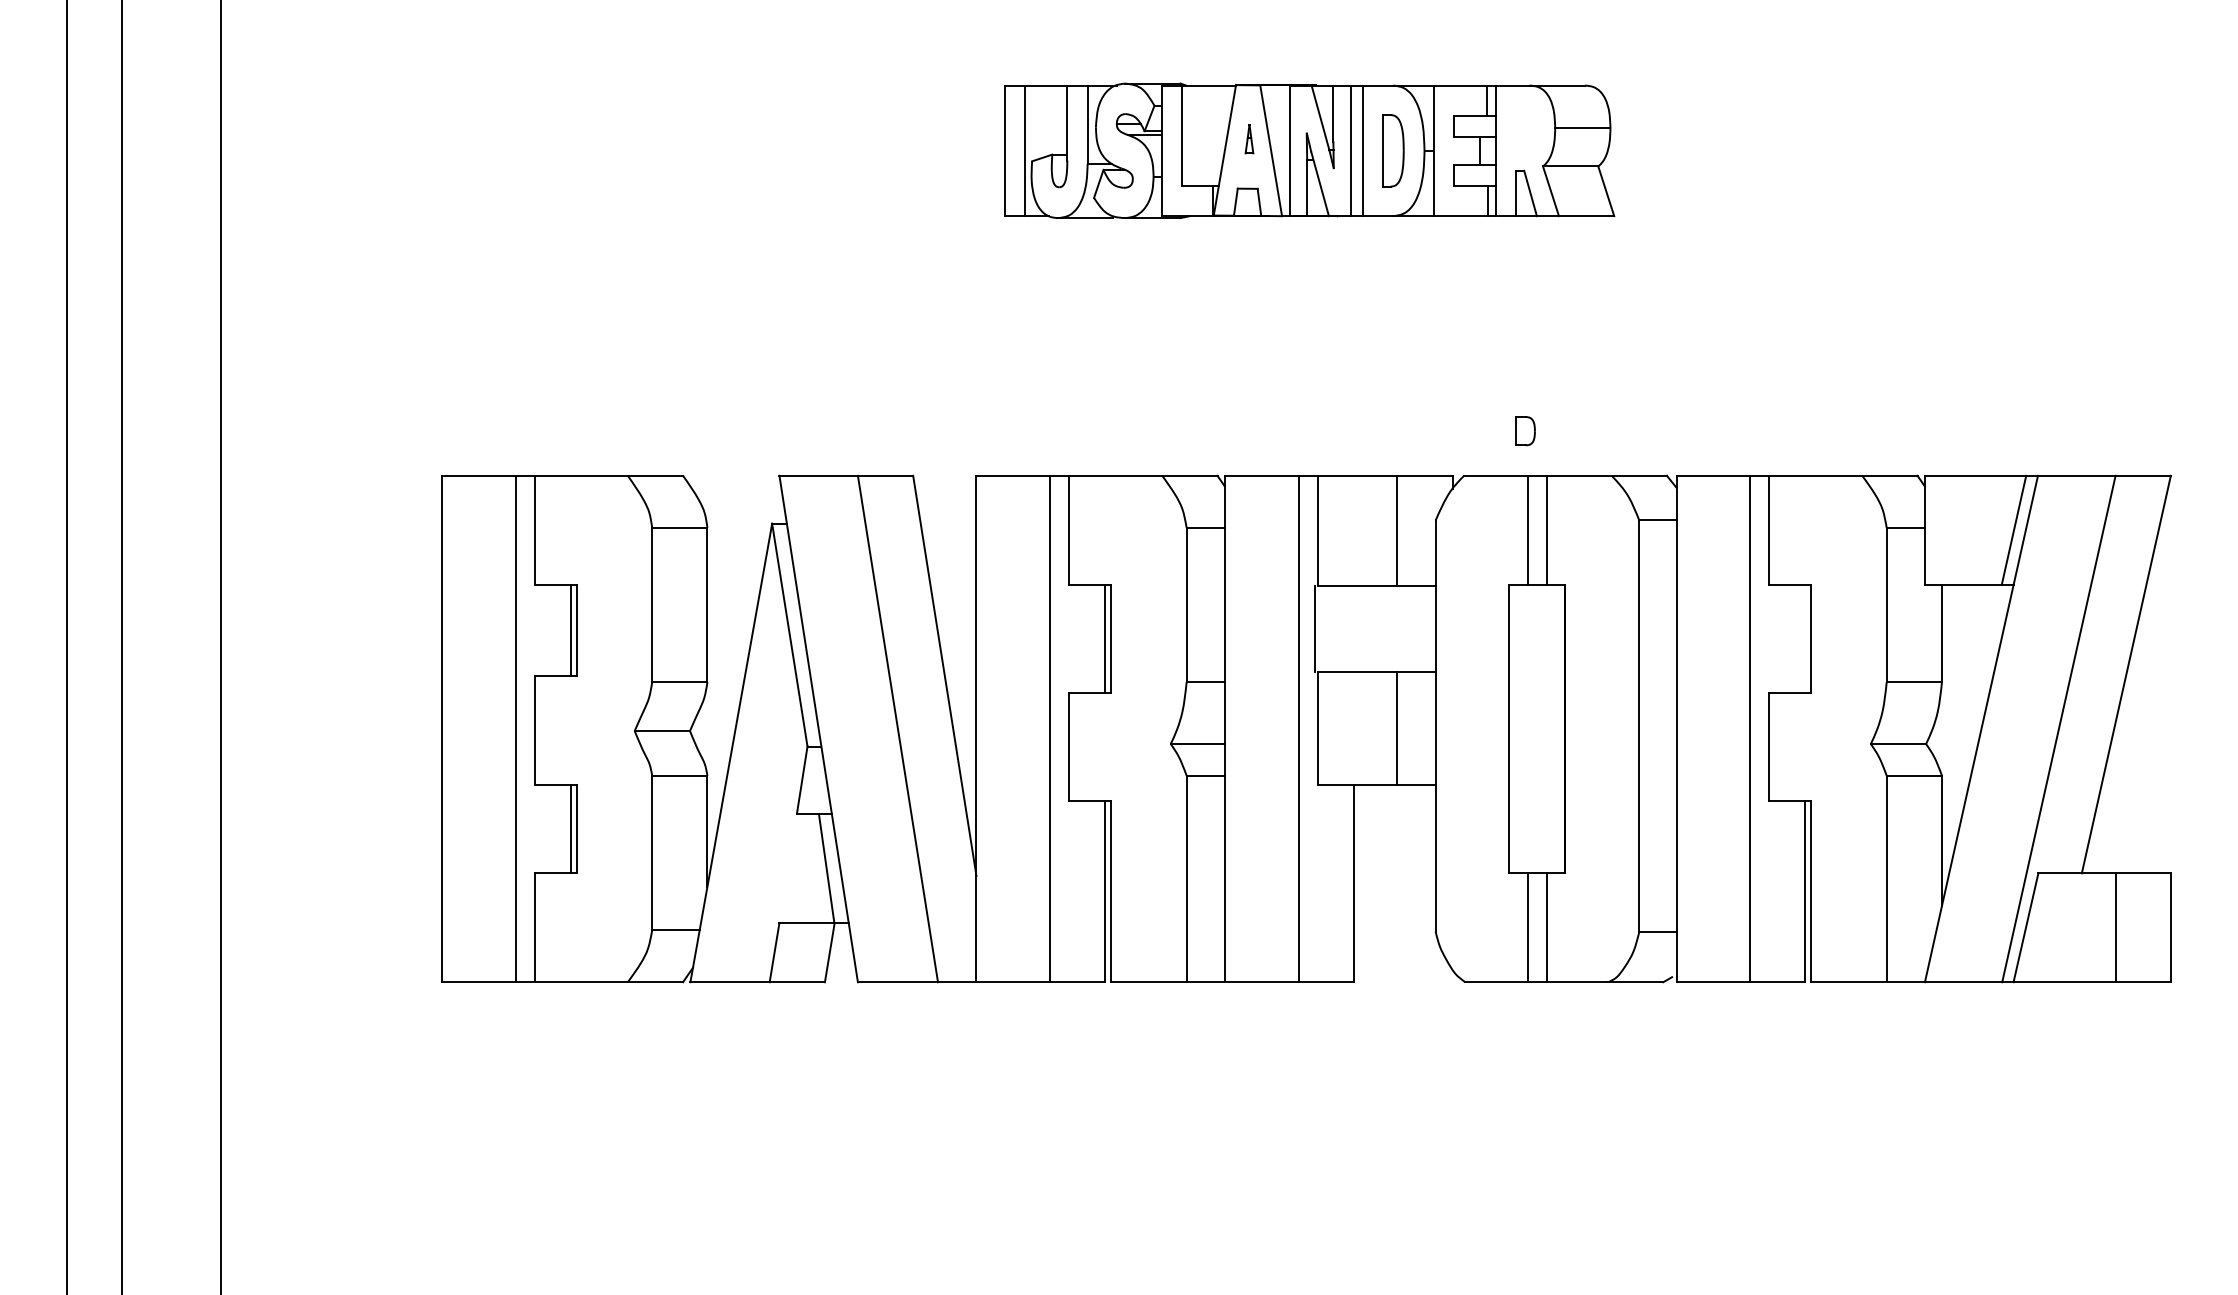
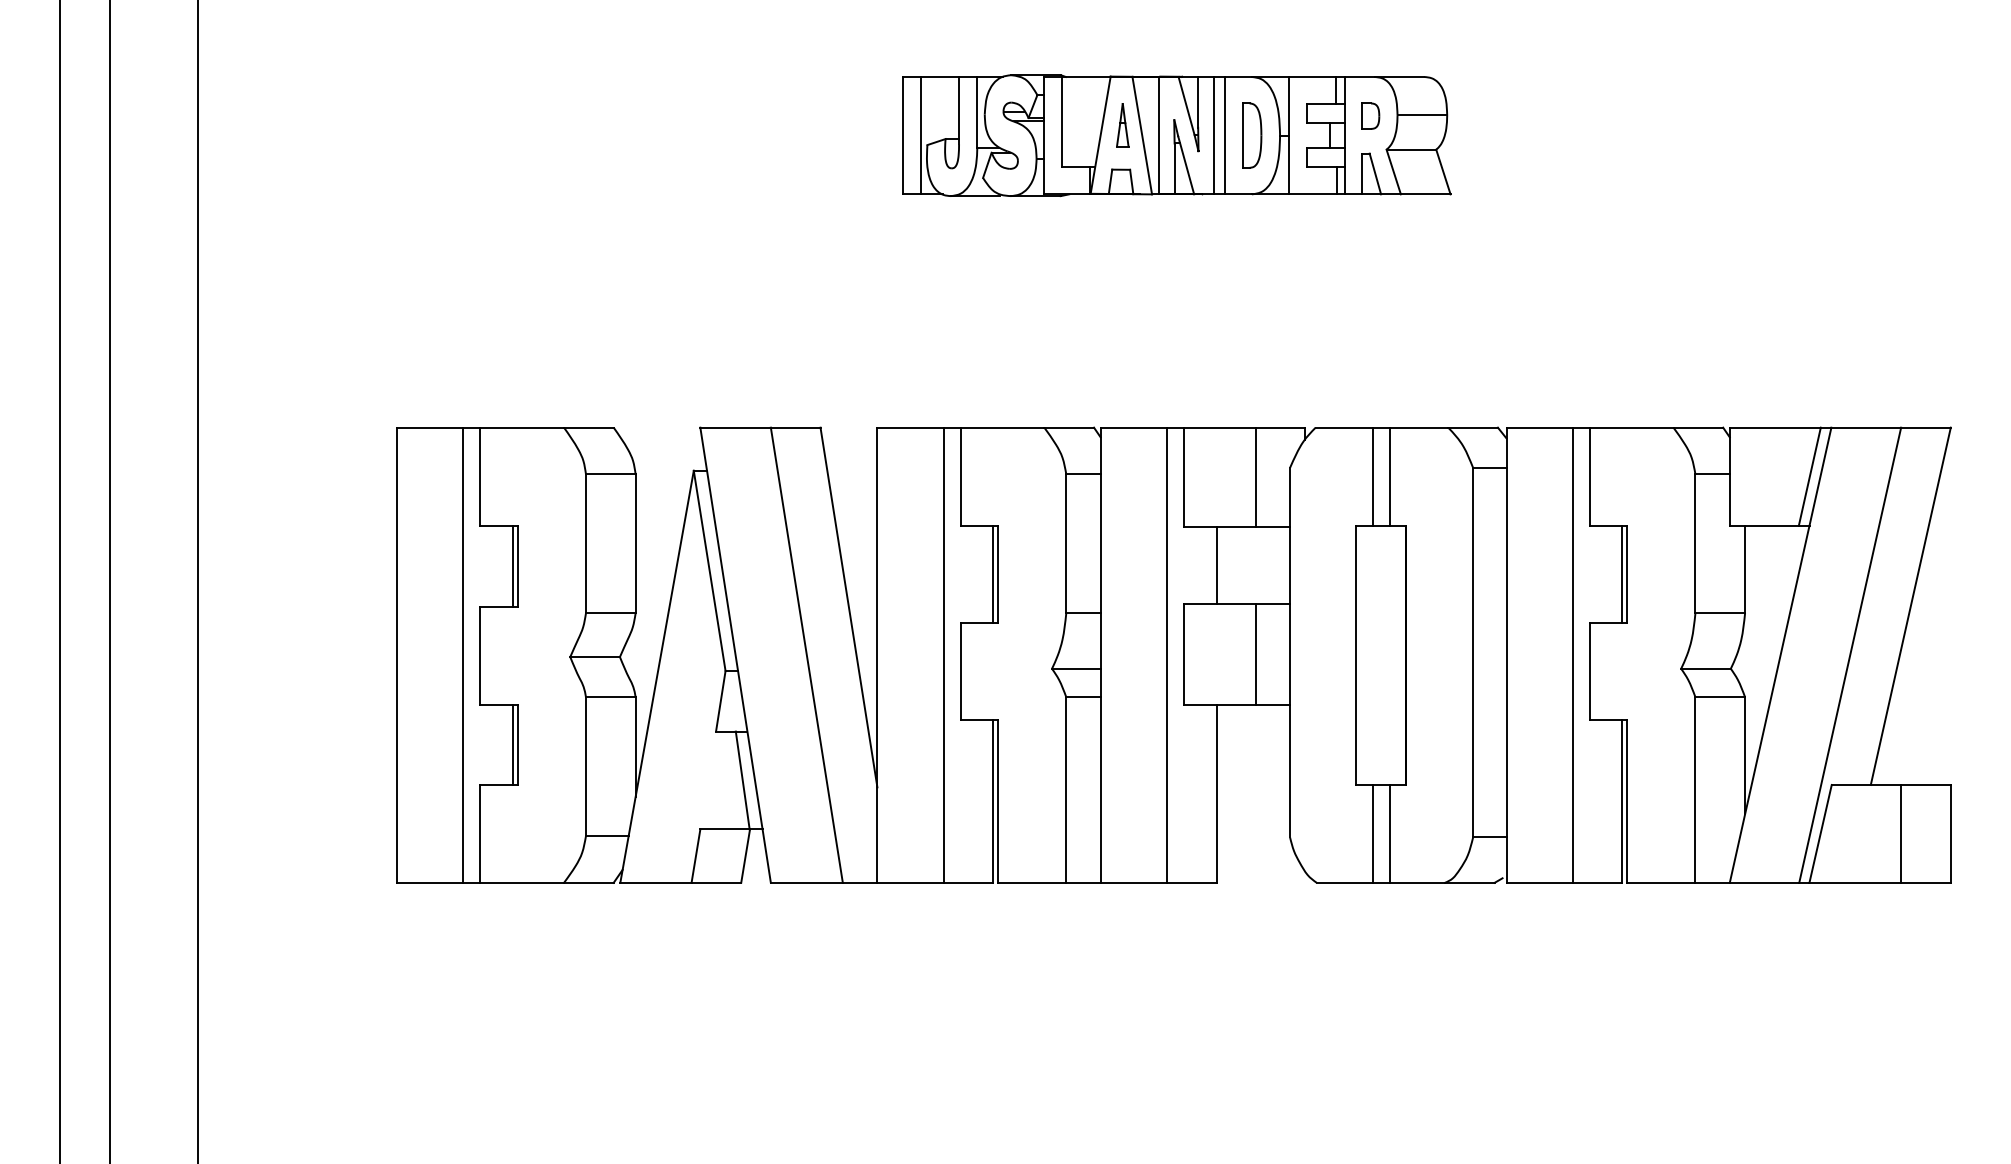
part: (1249, 138) -> (1122, 124), size x1.67
part: (1525, 431) -> (1370, 116), moved
line: (1314, 628) -> (1216, 564), moved
line: (1805, 638) -> (1622, 573), added

